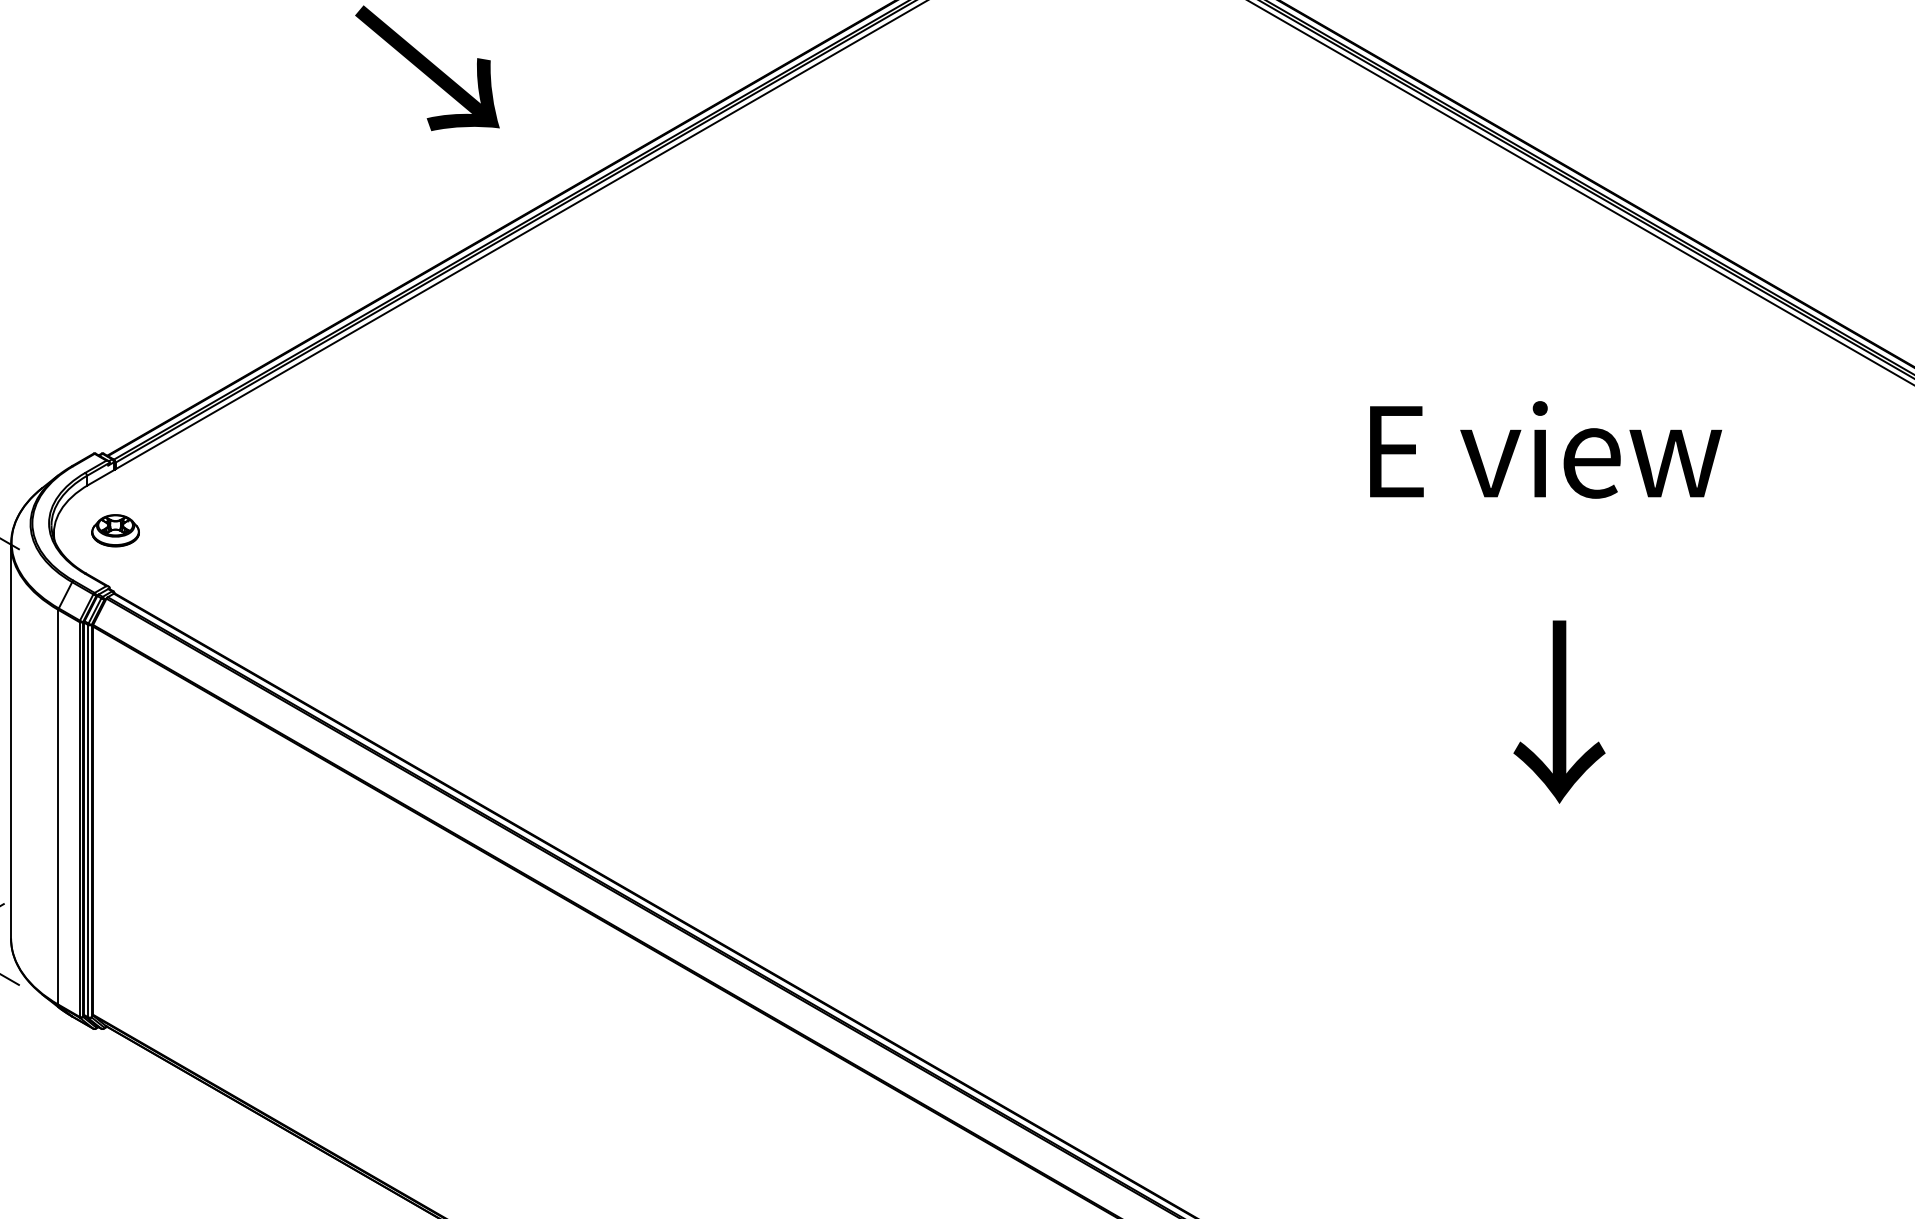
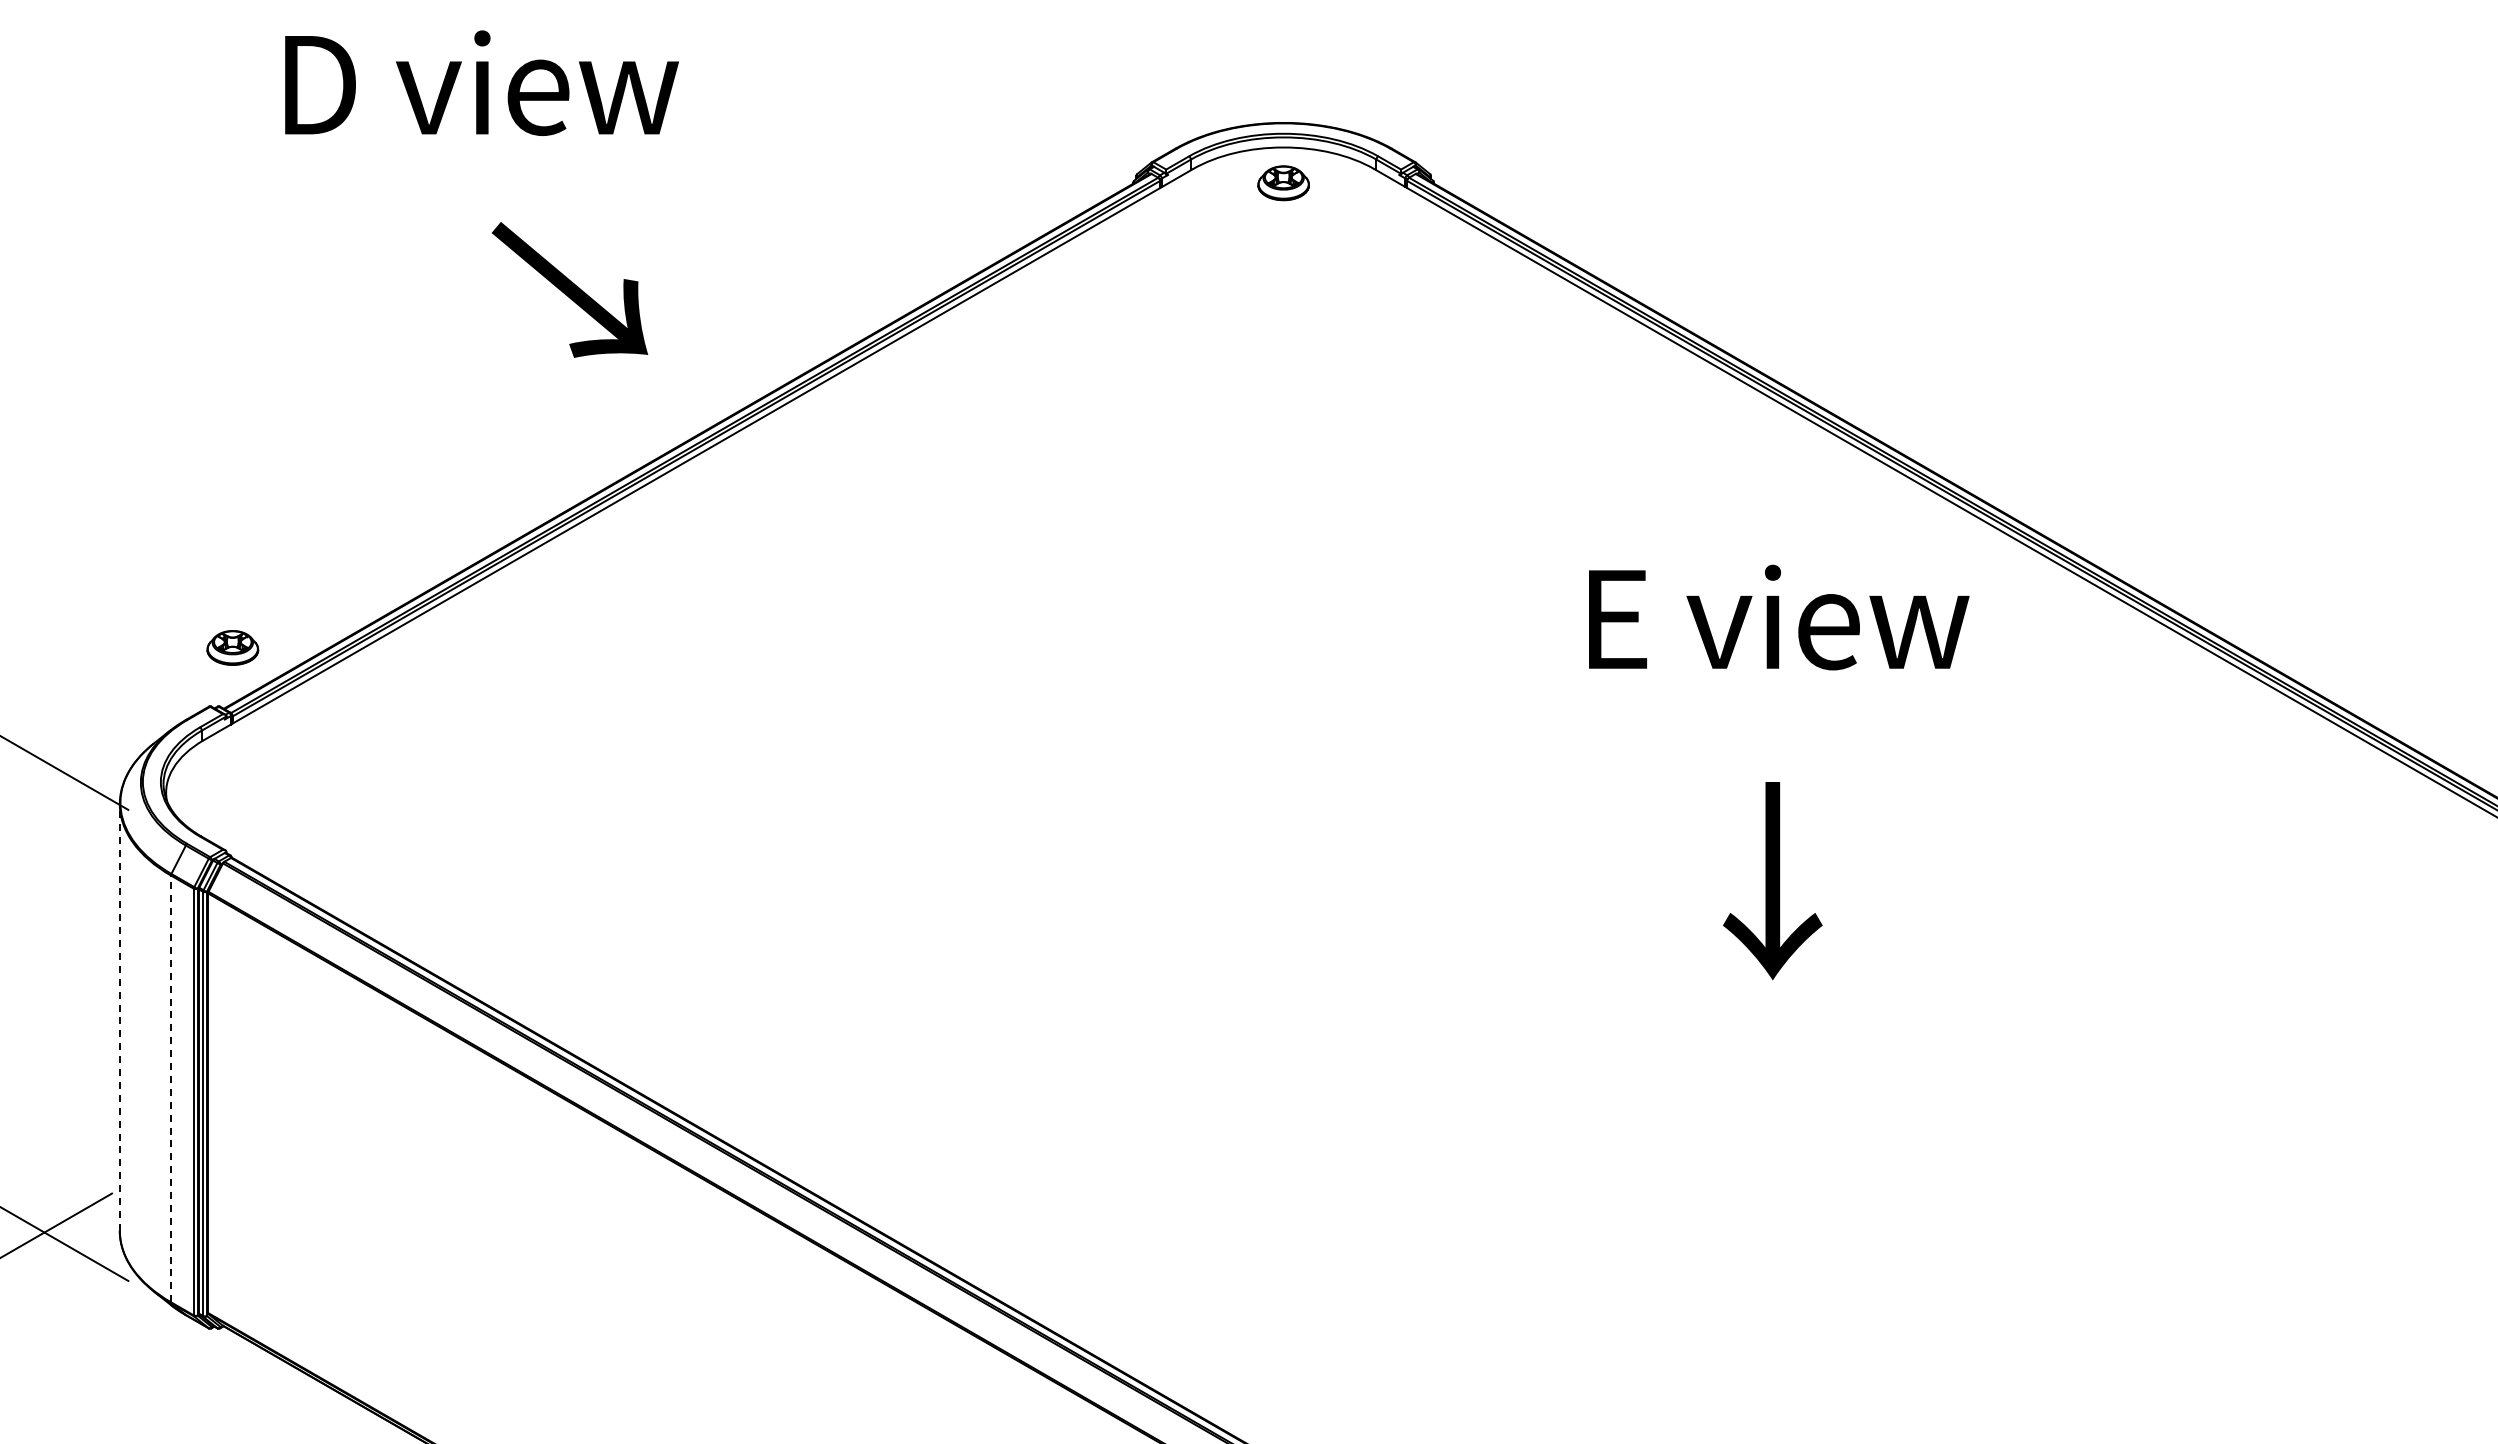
text: (1546, 449) -> (1779, 617), moved
part: (115, 530) -> (232, 647), moved
text: (1559, 712) -> (1772, 881), moved
line: (10, 741) -> (119, 1017), solid -> dashed
line: (58, 806) -> (171, 1088), solid -> dashed

